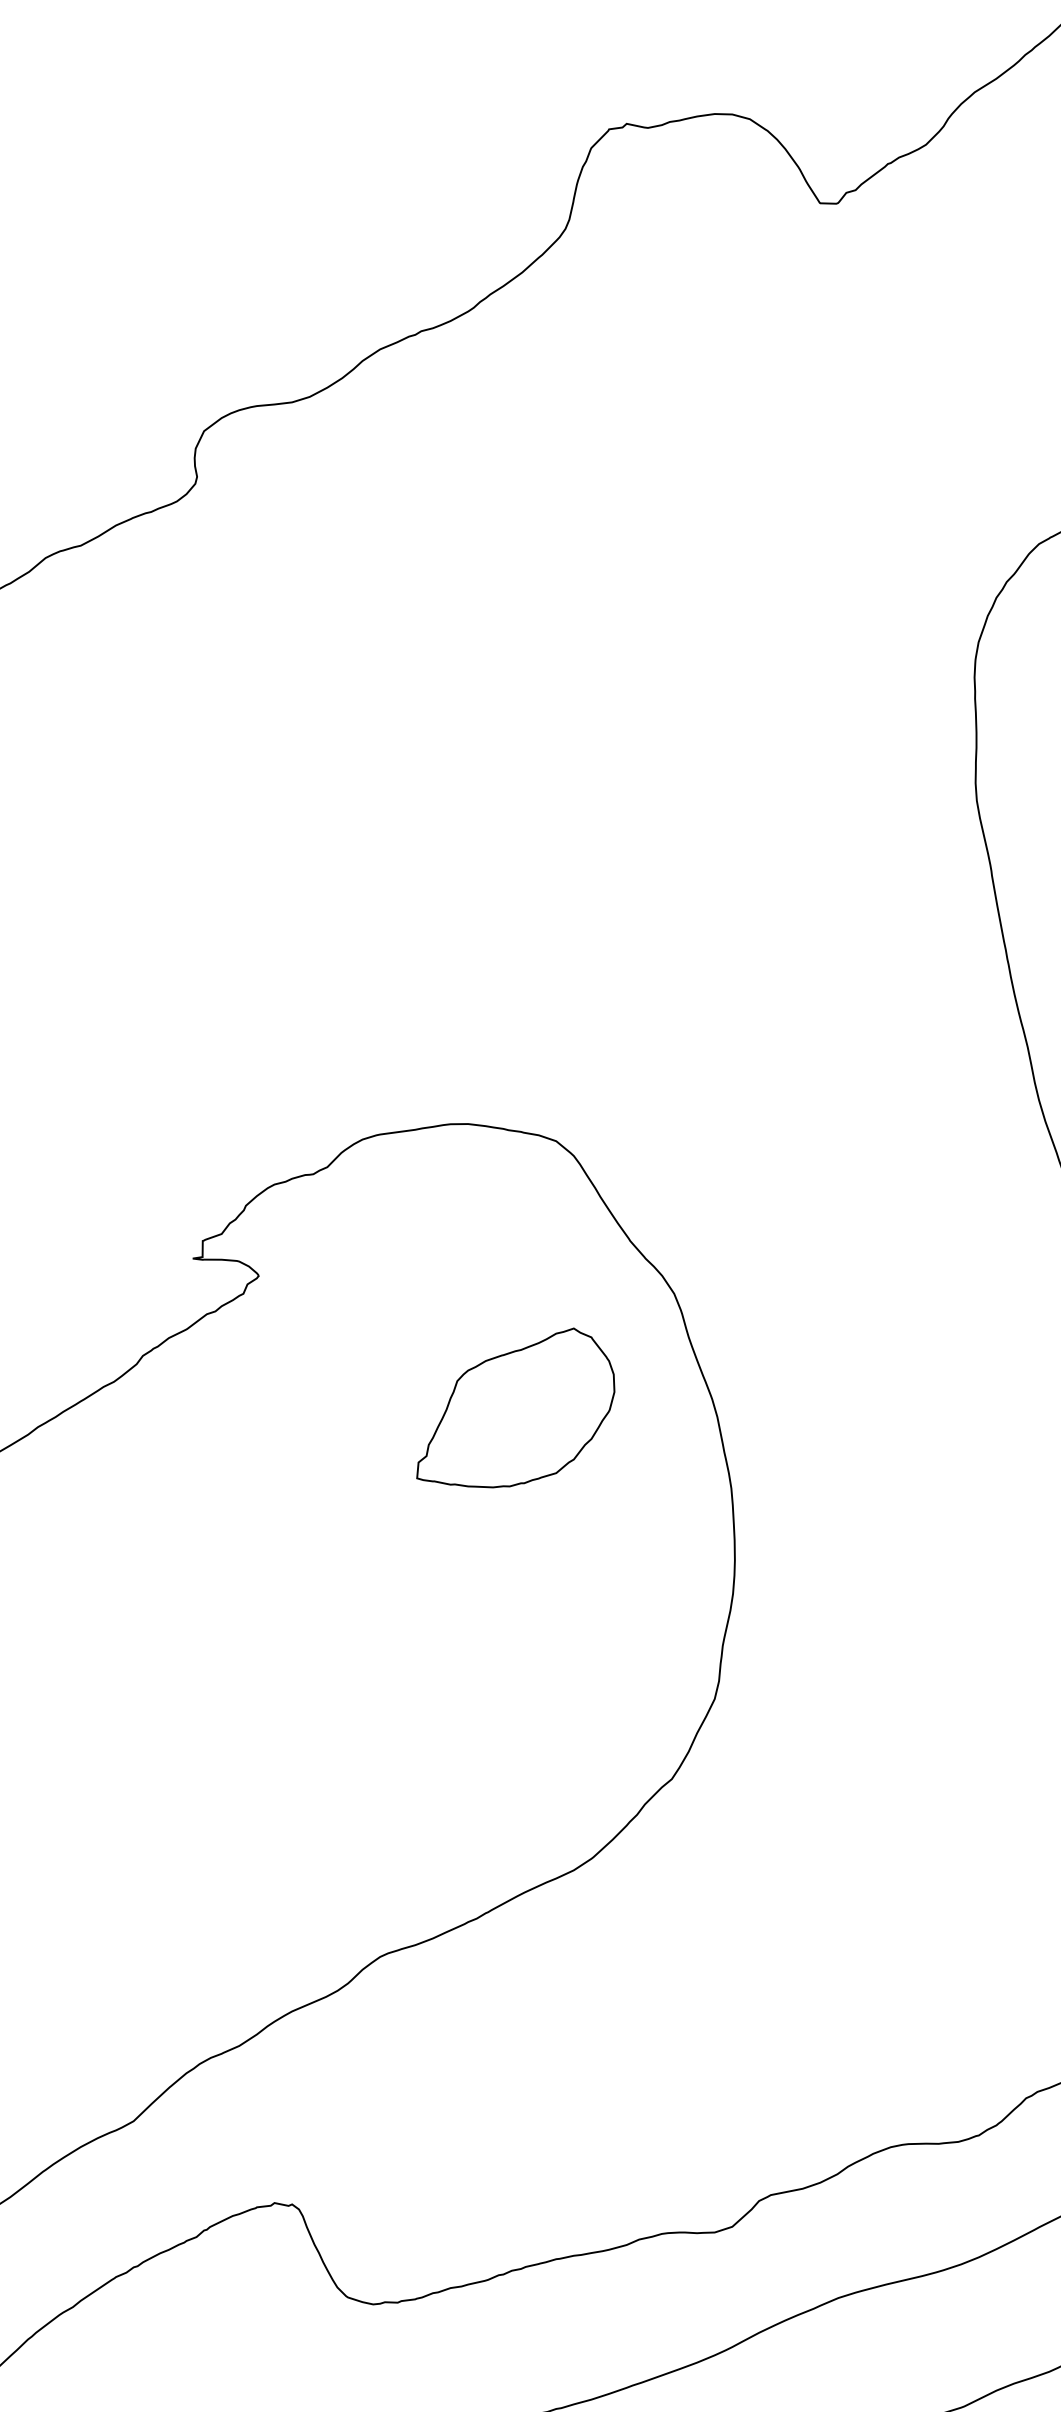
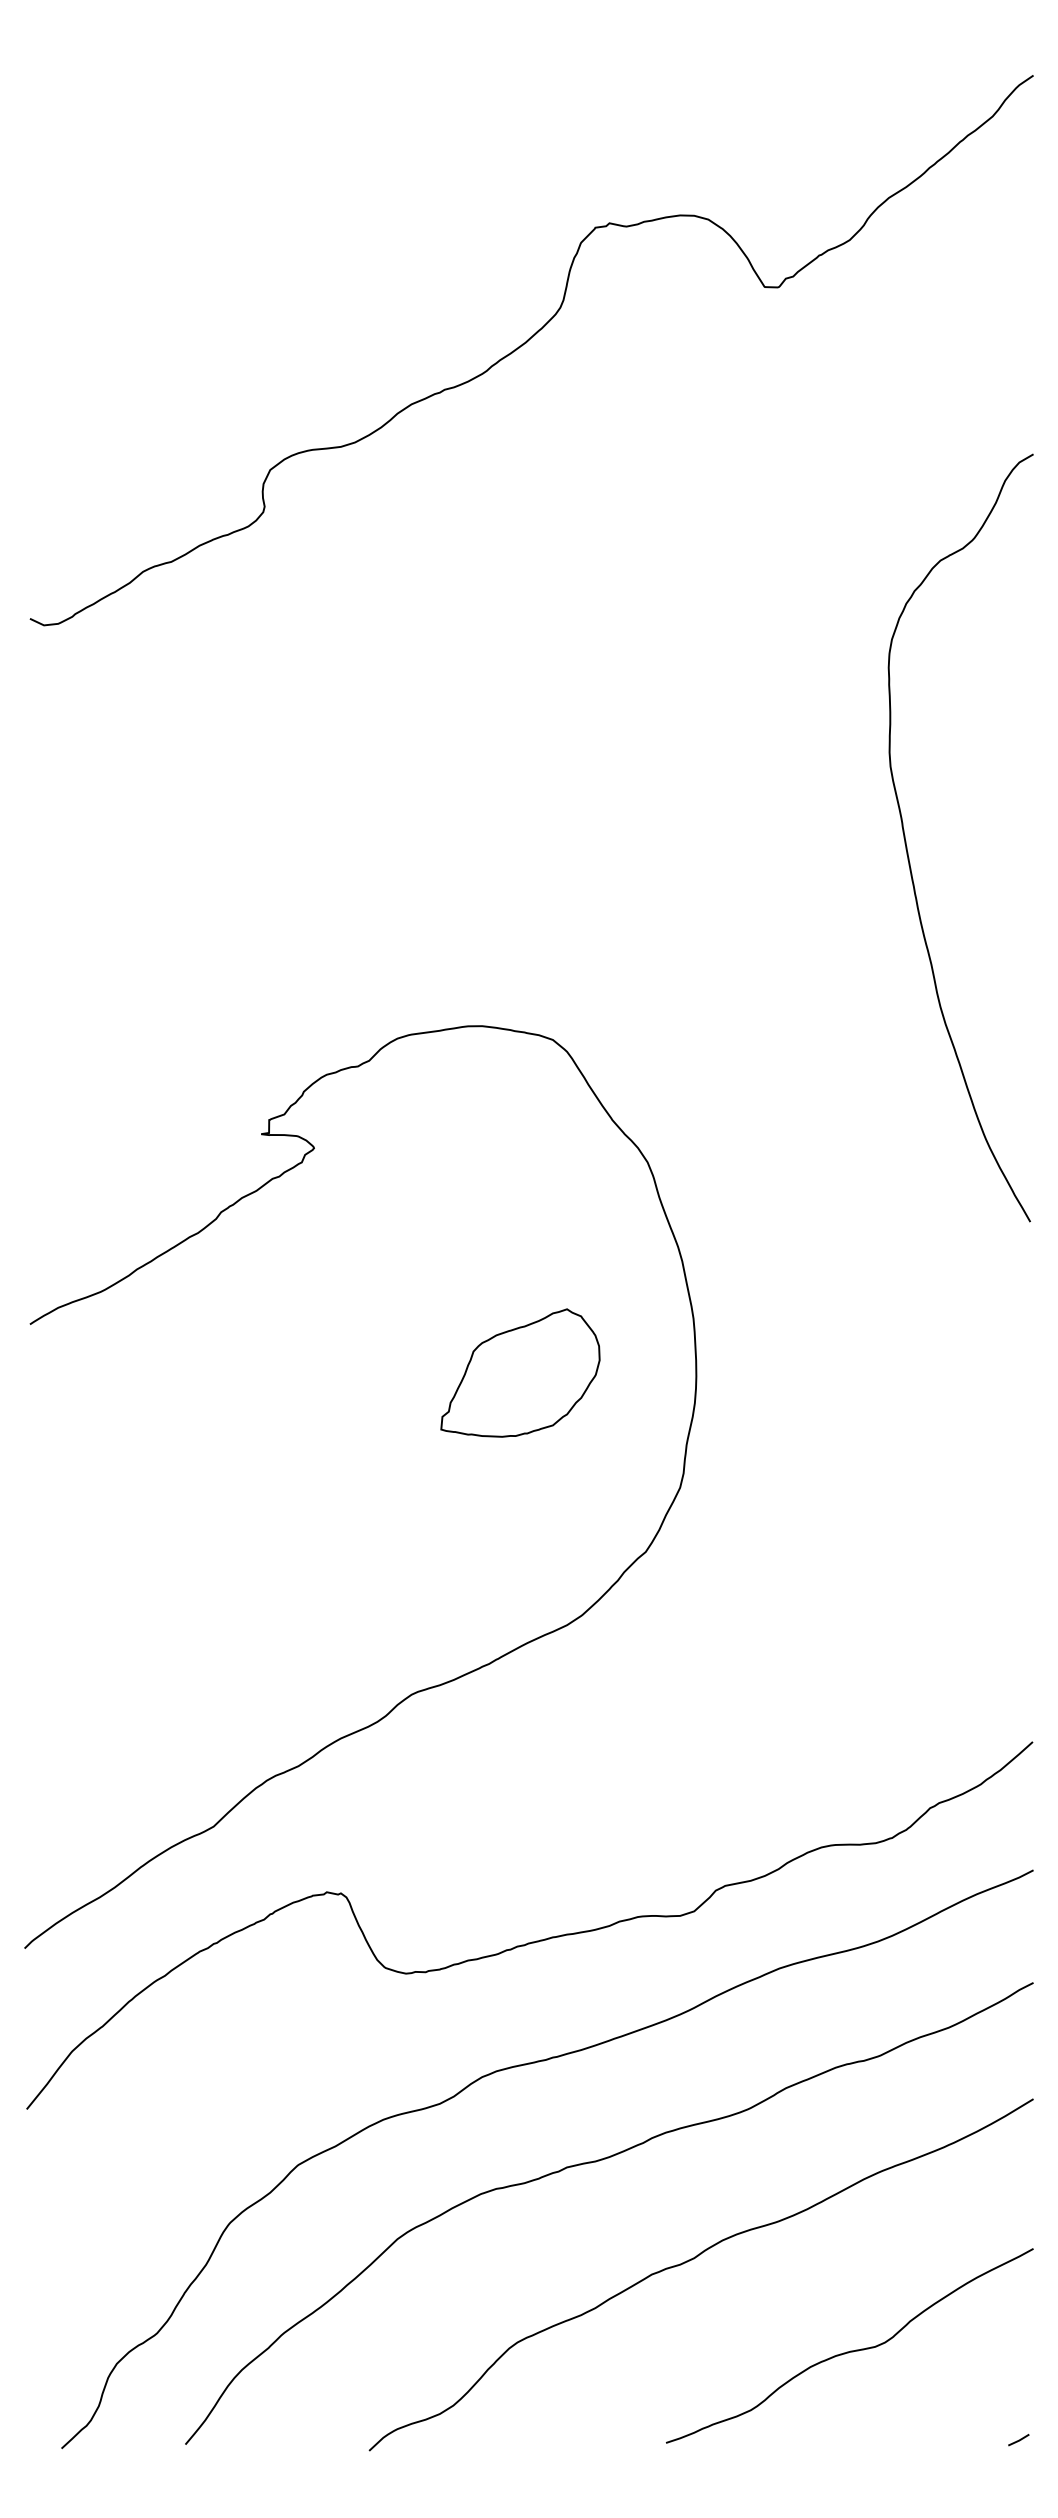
part: (515, 1407) -> (520, 1372), moved

